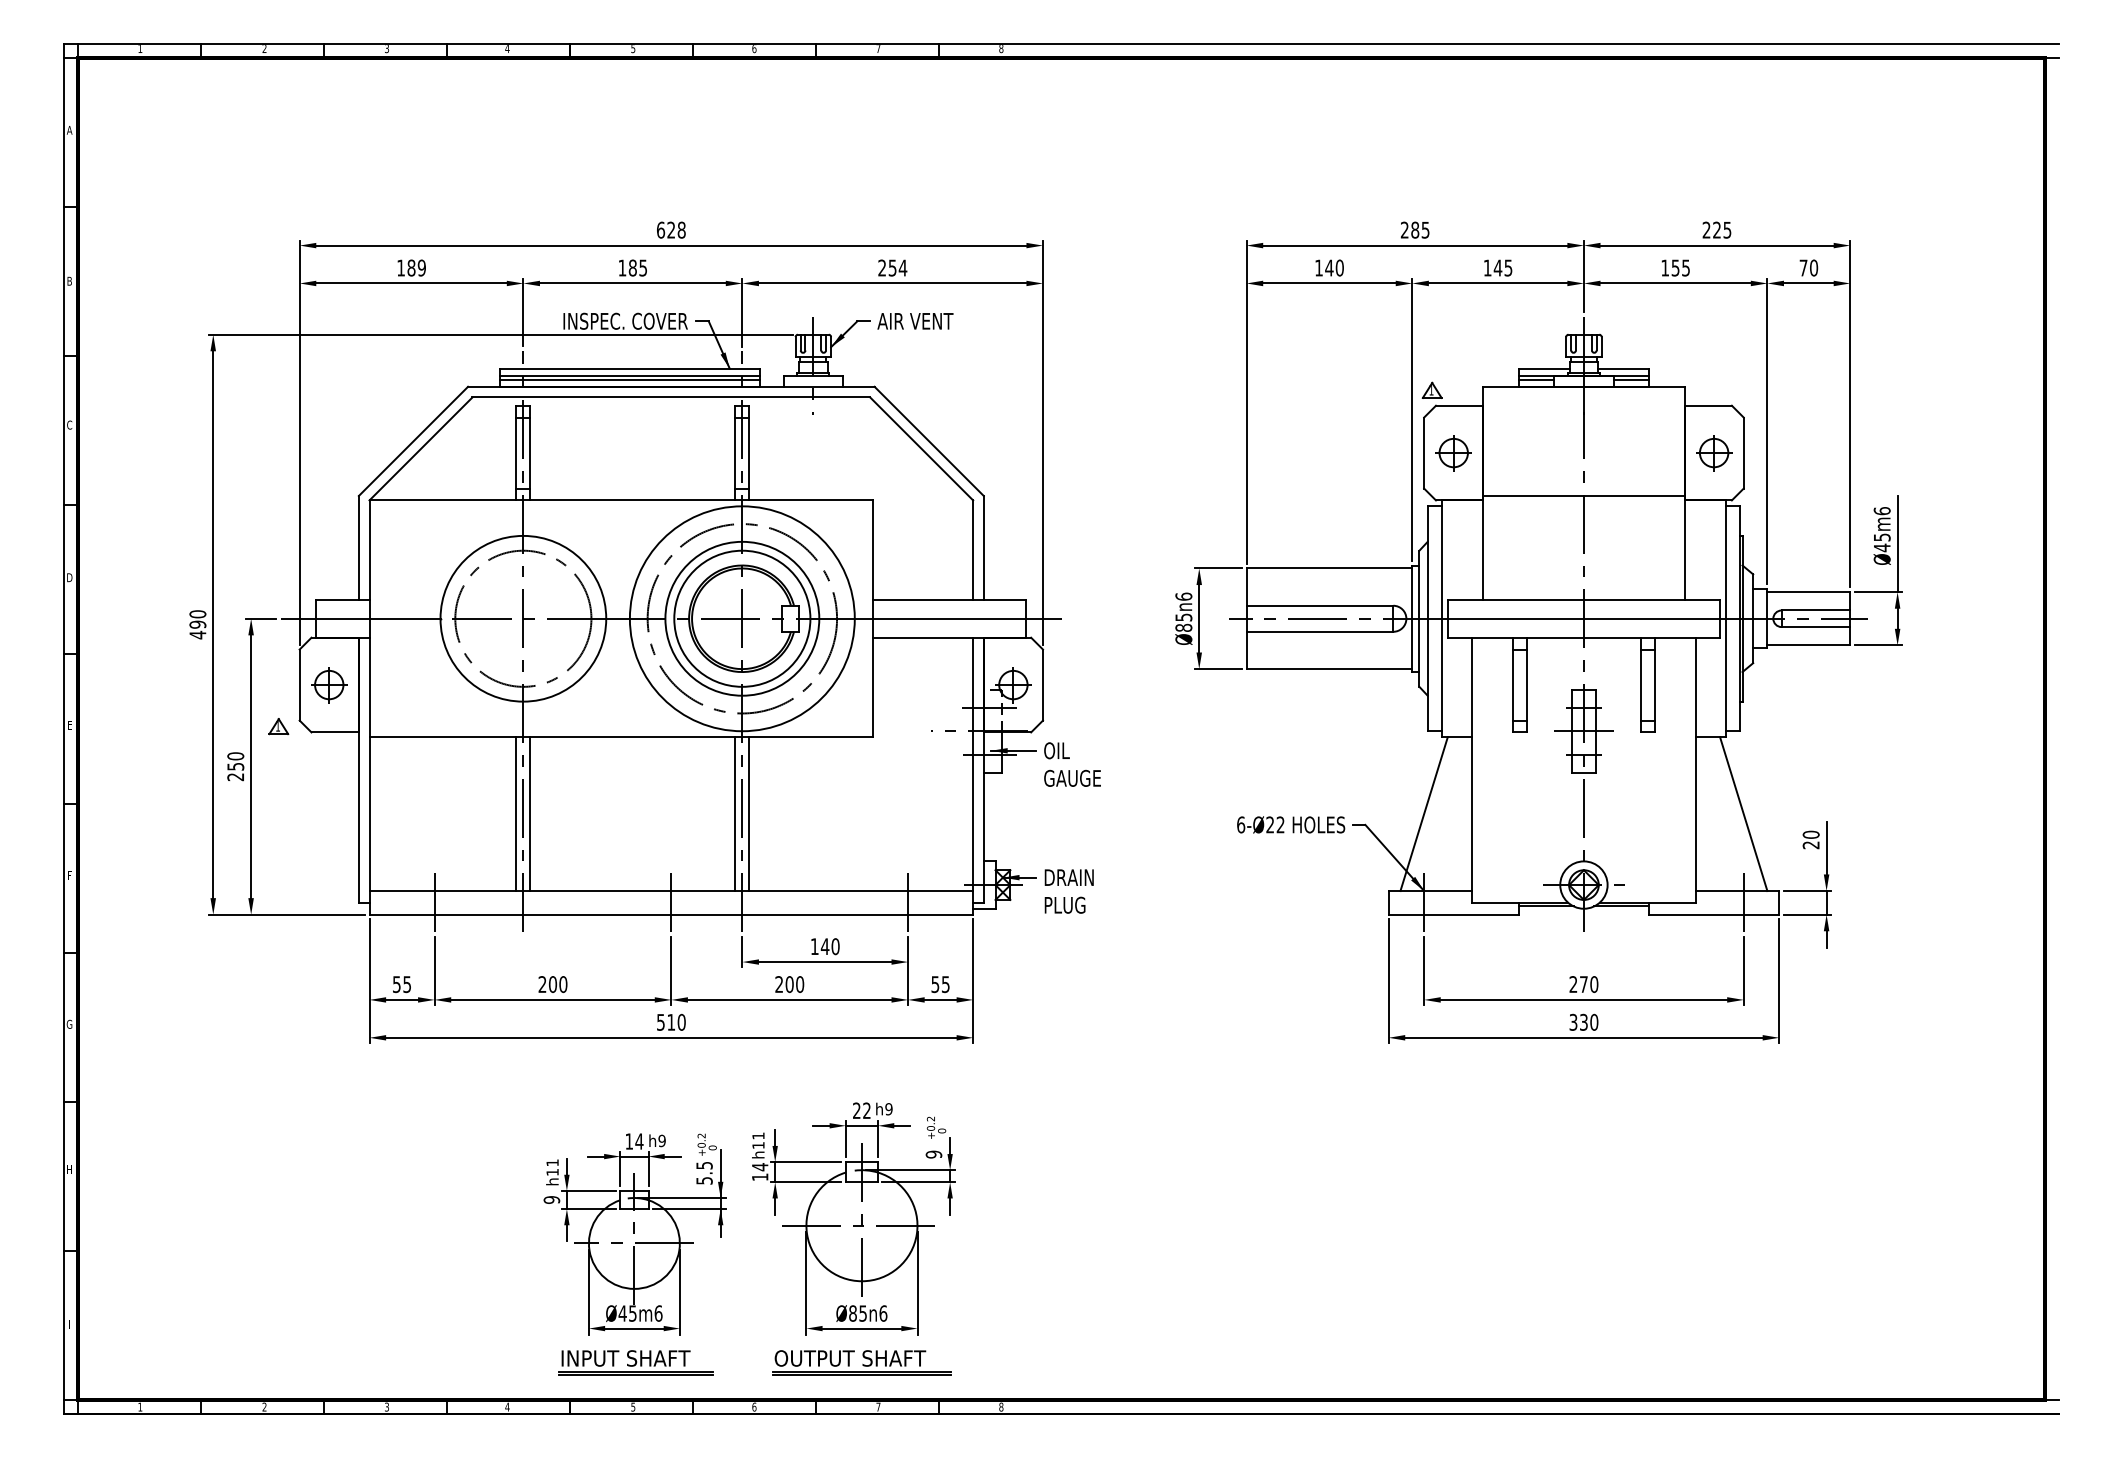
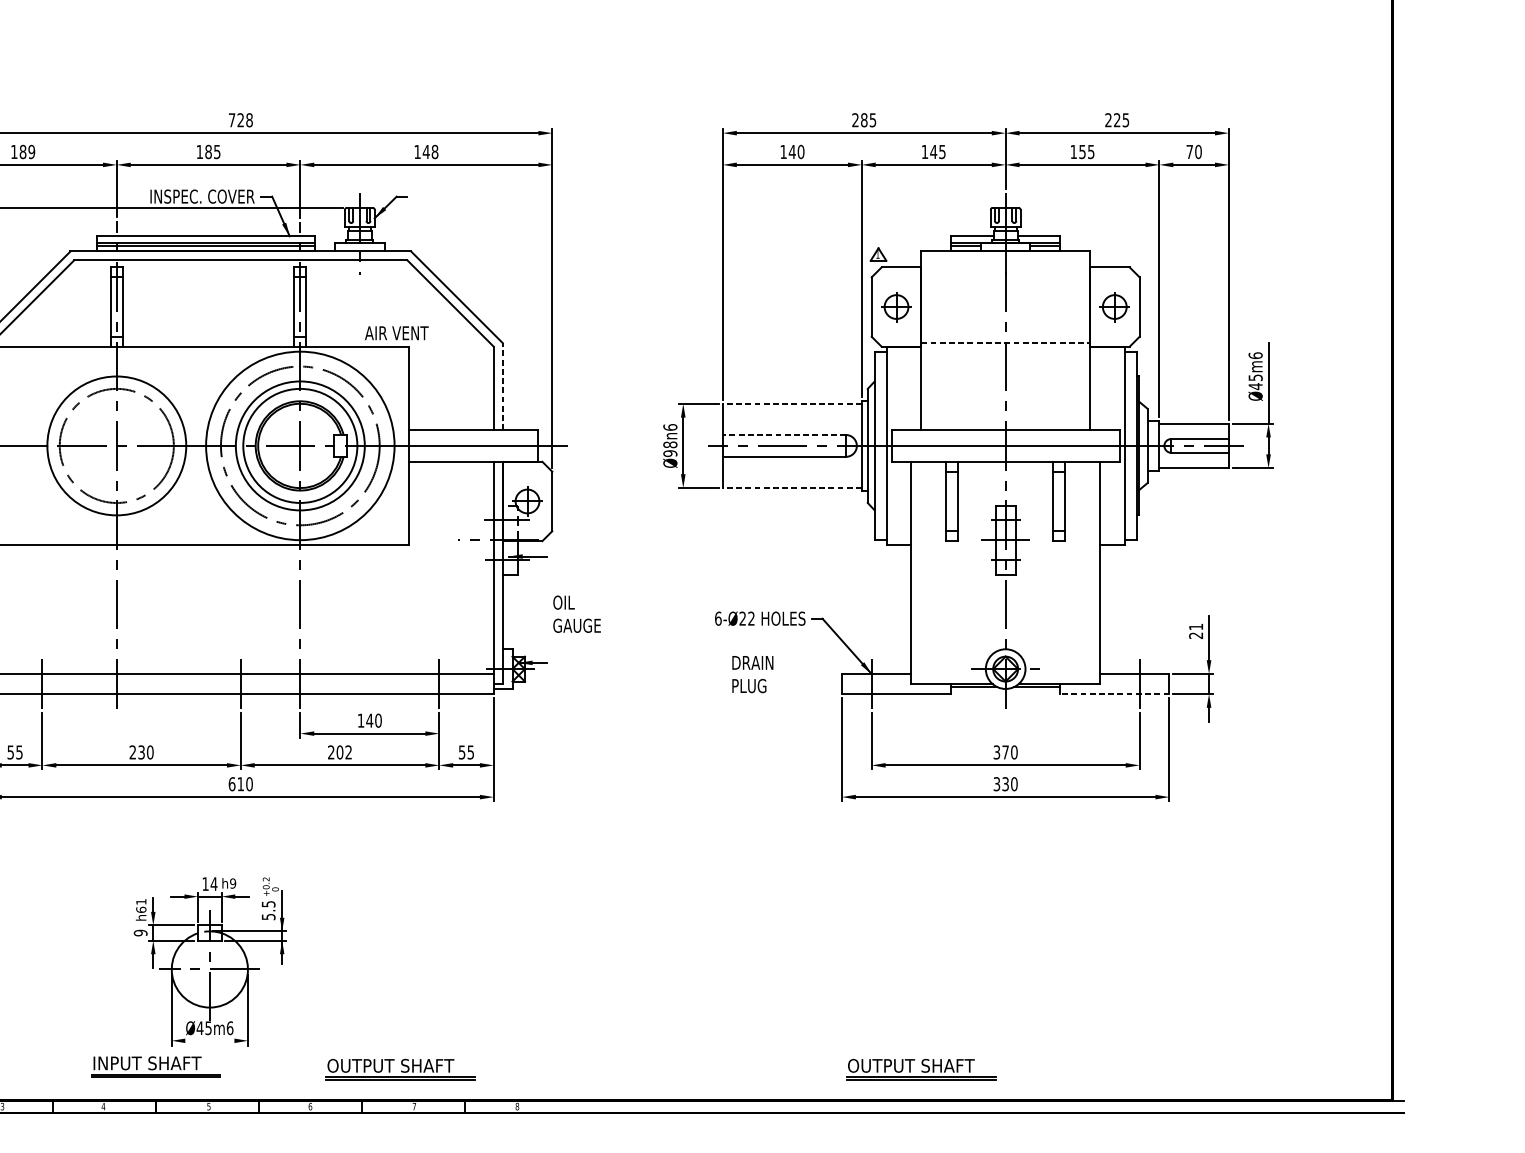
text: (661, 229) -> (232, 119), 628 -> 728
text: (892, 267) -> (426, 151), 254 -> 148
text: (915, 321) -> (396, 333), moved
line: (1583, 496) -> (1005, 343), solid -> dashed
line: (983, 547) -> (502, 386), solid -> dashed
line: (1329, 568) -> (792, 403), solid -> dashed
line: (1319, 605) -> (784, 434), solid -> dashed
text: (1183, 622) -> (670, 449), Ø85n6 -> Ø98n6
line: (1329, 669) -> (792, 488), solid -> dashed
text: (1072, 764) -> (577, 614), moved
line: (516, 814) -> (111, 609), removed
line: (530, 814) -> (122, 609), removed
line: (735, 814) -> (294, 609), removed
line: (749, 814) -> (306, 609), removed
line: (1423, 814) -> (871, 609), removed
line: (1743, 814) -> (1139, 609), removed
text: (1810, 834) -> (1195, 626), 20 -> 21
text: (1068, 891) -> (752, 674), moved
line: (1713, 914) -> (1114, 693), solid -> dashed
text: (552, 984) -> (141, 752), 200 -> 230
text: (800, 984) -> (349, 752), 200 -> 202
text: (1573, 984) -> (996, 752), 270 -> 370
text: (661, 1021) -> (232, 783), 510 -> 610
text: (552, 1172) -> (141, 910), h11 -> h61
part: (853, 1218) -> (393, 948), removed
line: (634, 1328) -> (209, 1040), removed
part: (635, 1362) -> (155, 1066), moved
part: (1482, 1362) -> (920, 1069), added

